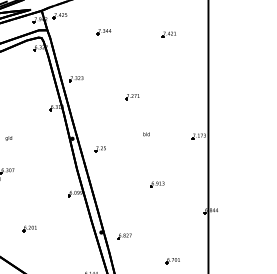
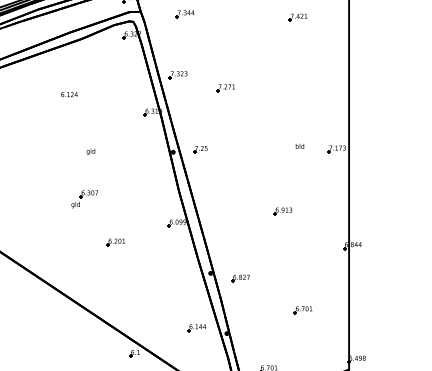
part: (103, 32) -> (184, 14), moved
part: (132, 97) -> (225, 88), moved
text: (146, 134) -> (299, 146), moved
part: (100, 149) -> (200, 149), moved
part: (29, 228) -> (115, 242), moved

